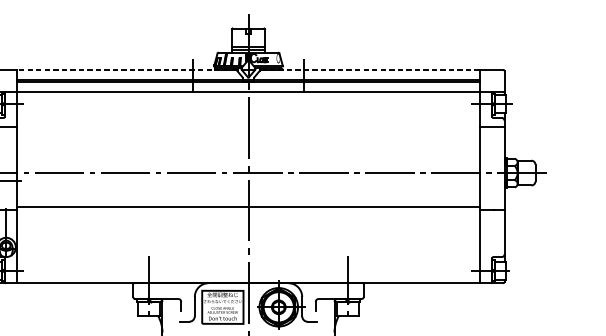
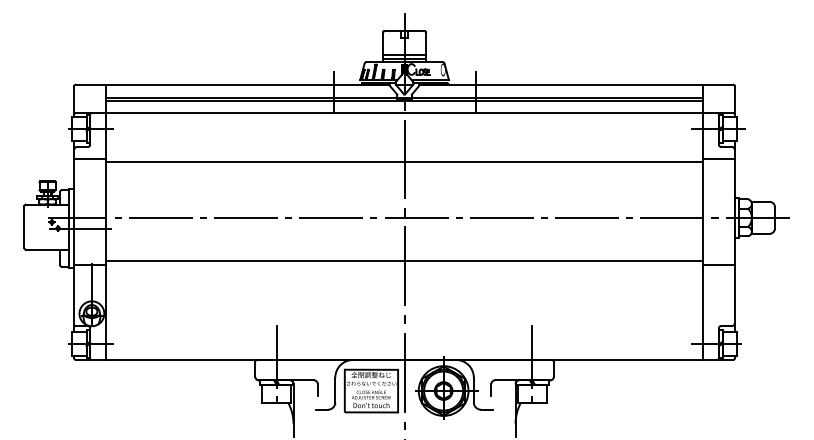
line: (126, 69) -> (247, 84), dashed -> solid
line: (369, 69) -> (560, 84), dashed -> solid
line: (248, 130) -> (404, 162), added

